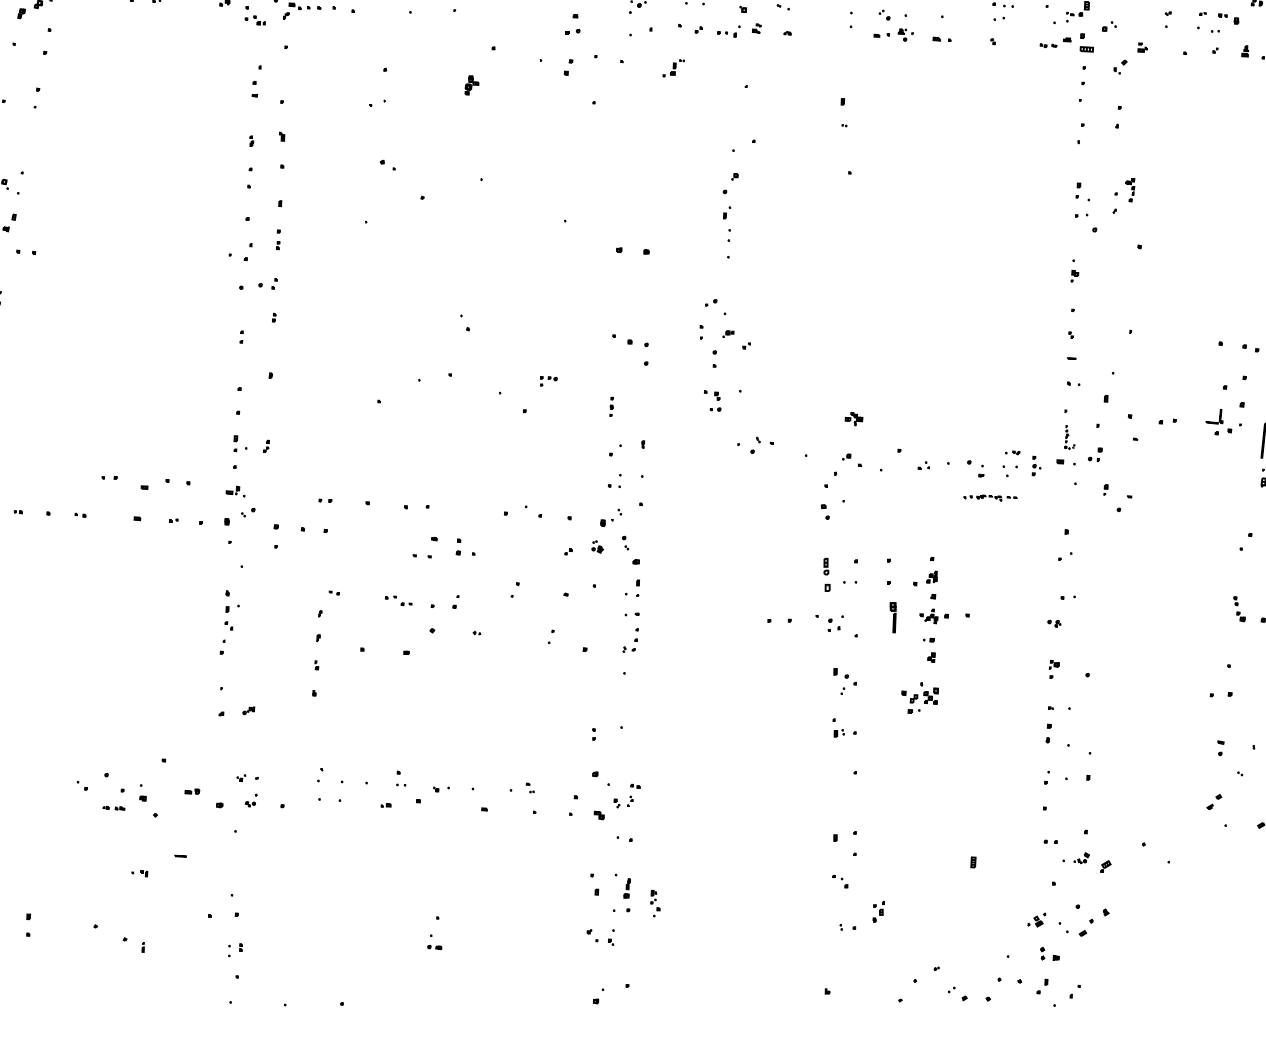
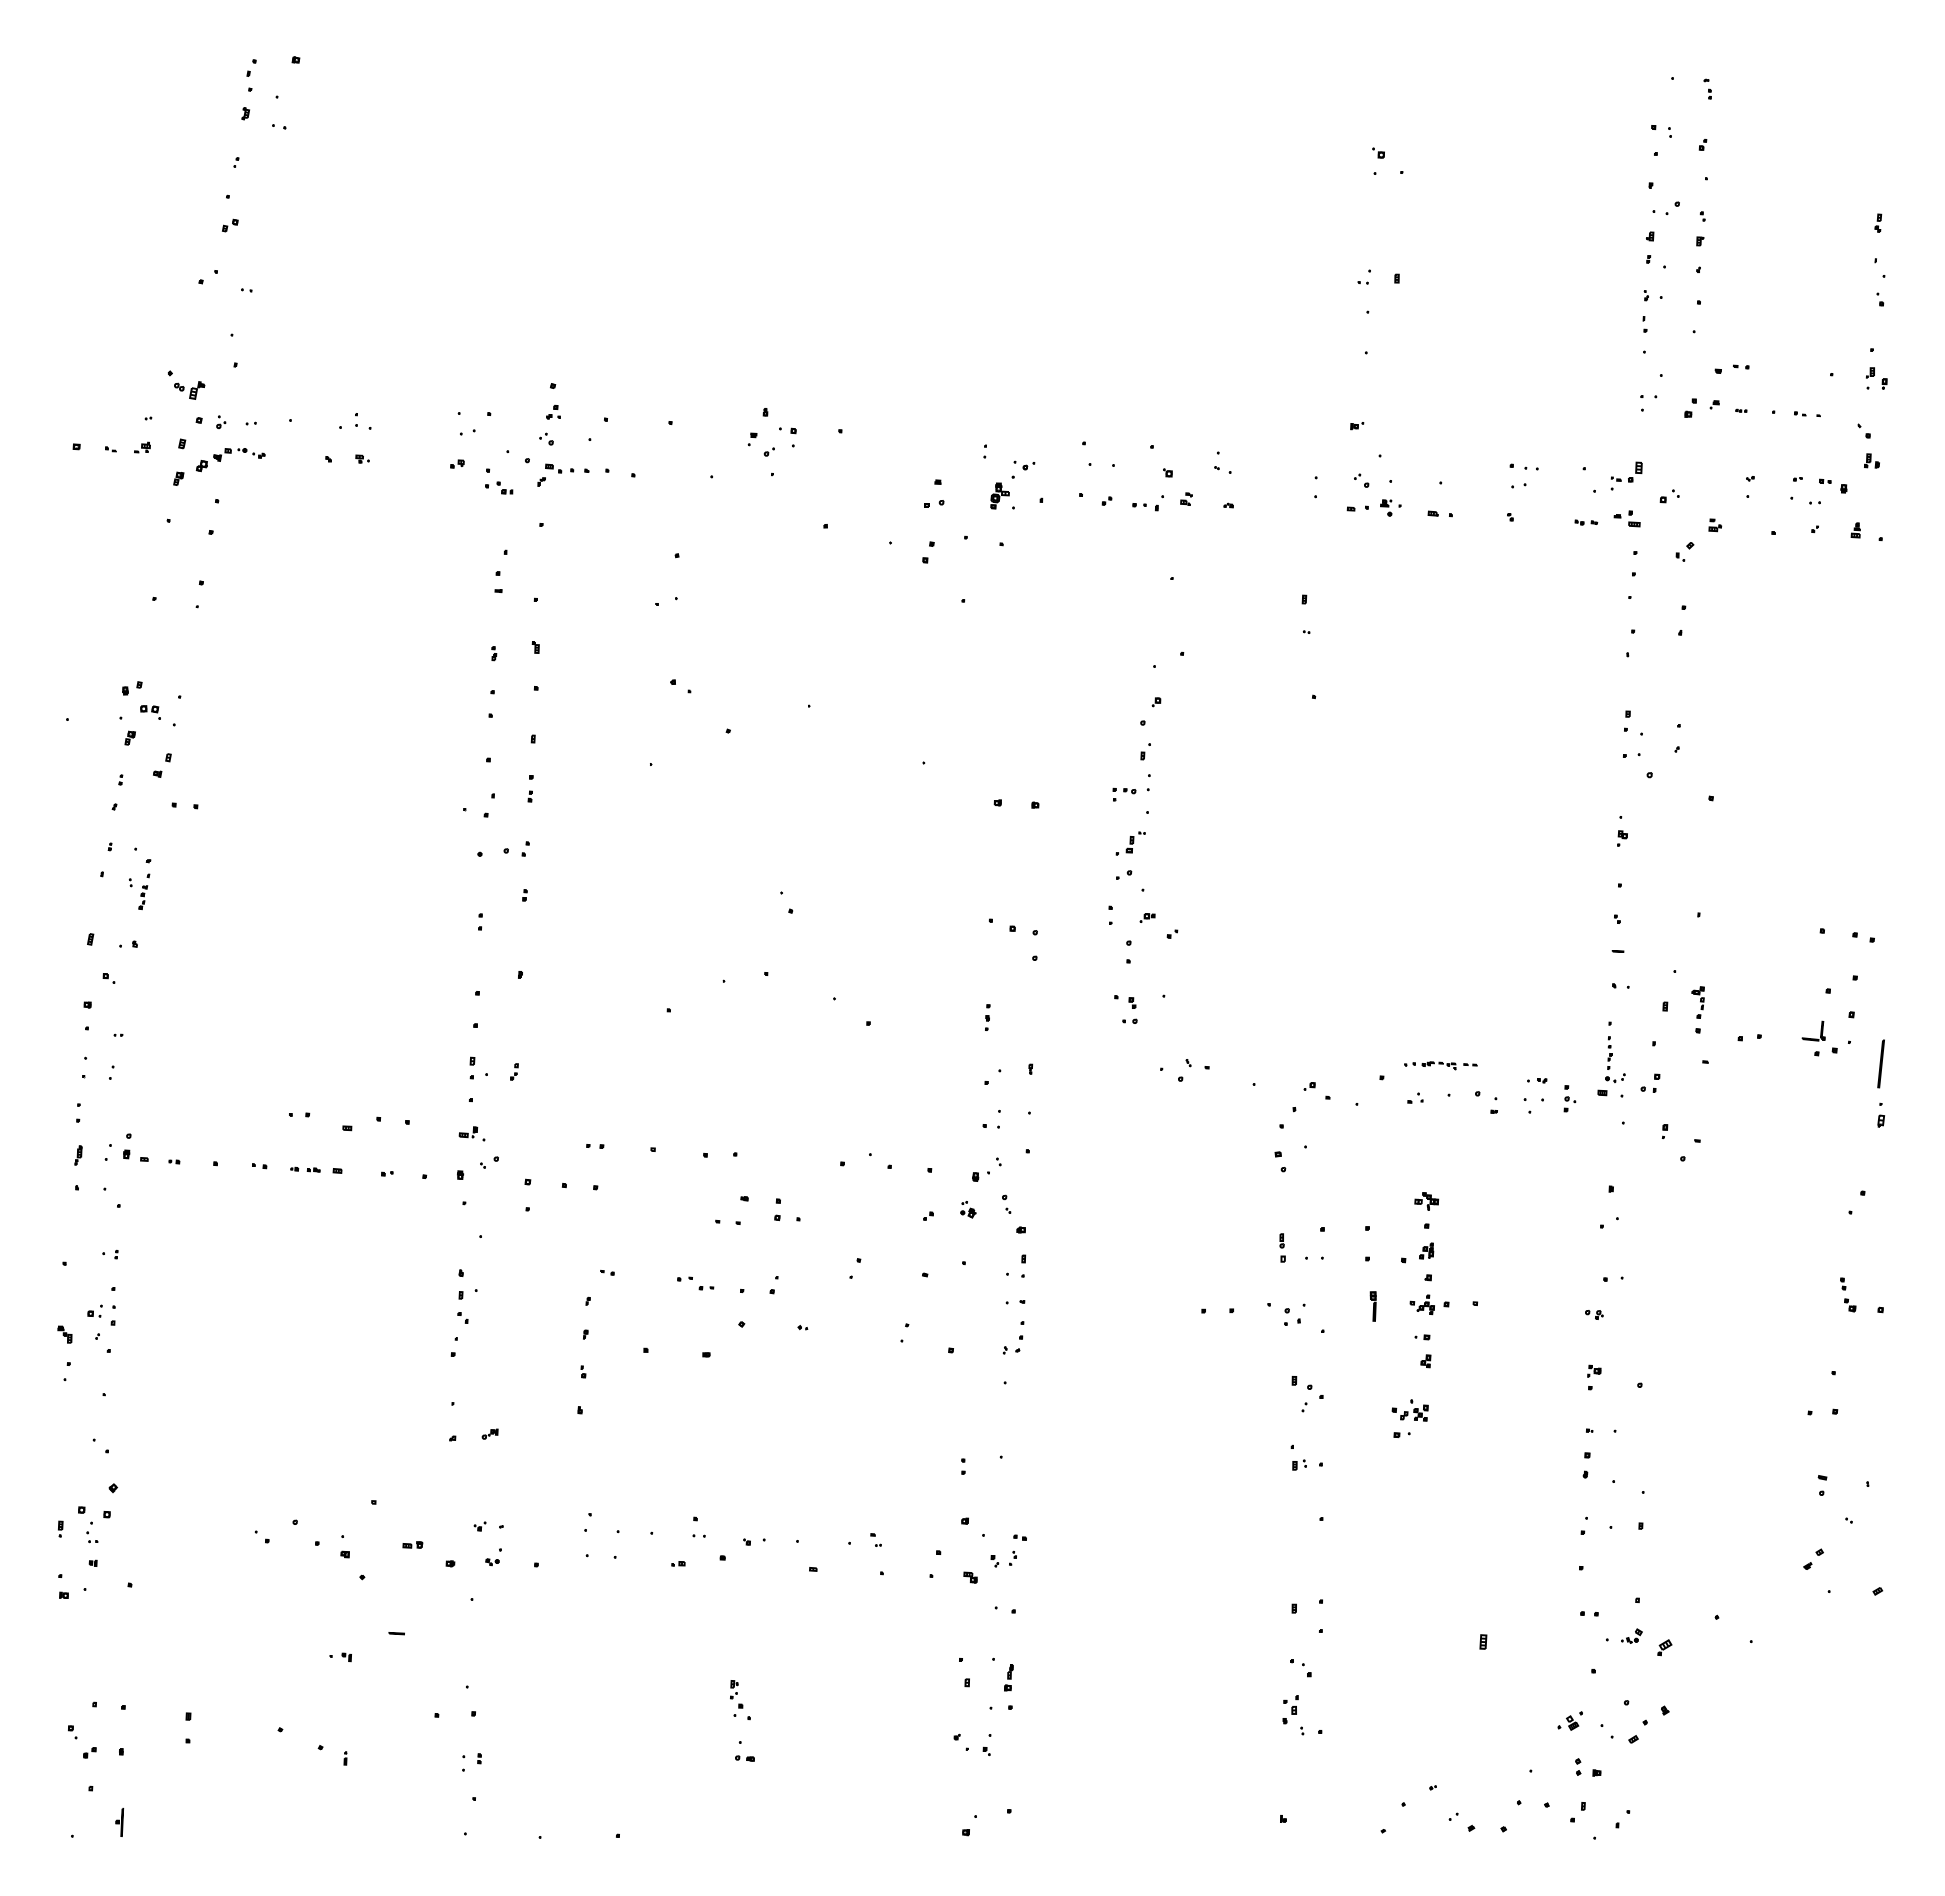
part: (1077, 42) -> (1626, 518), size x0.62
part: (673, 68) -> (1130, 843), moved
part: (471, 85) -> (999, 495), moved
part: (1129, 190) -> (1697, 1002), moved
part: (548, 381) -> (1124, 794), moved
part: (853, 419) -> (1426, 1201), moved
part: (1069, 437) -> (1615, 1059), size x1.43
part: (990, 497) -> (1440, 1065), moved
part: (826, 574) -> (1282, 1247), size x0.62
part: (892, 617) -> (1372, 1306), size x0.71
part: (919, 693) -> (1409, 1410), size x0.71
part: (114, 808) -> (305, 1169), moved
part: (655, 903) -> (736, 1698), moved
part: (878, 911) -> (1290, 1709), moved

